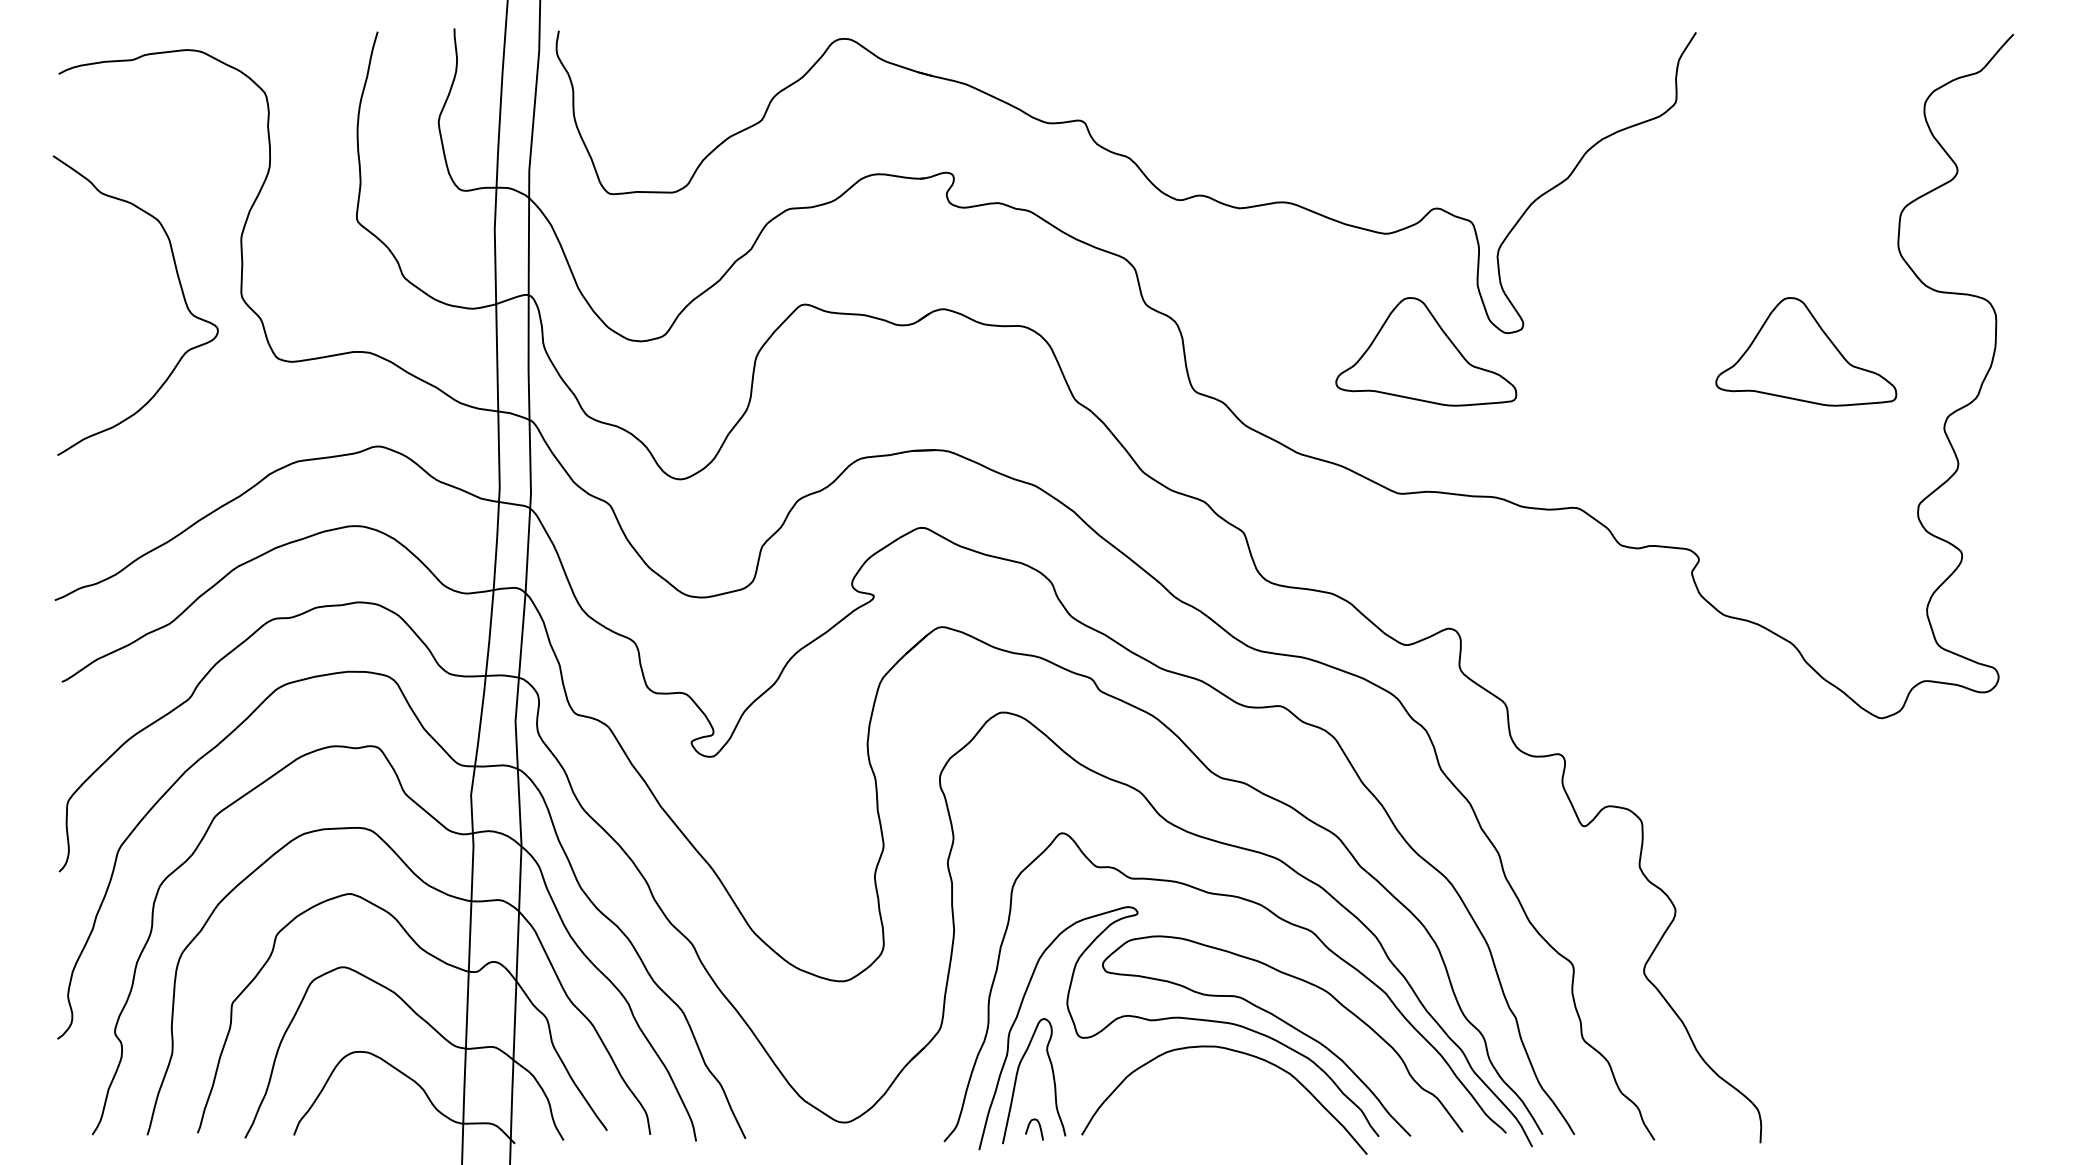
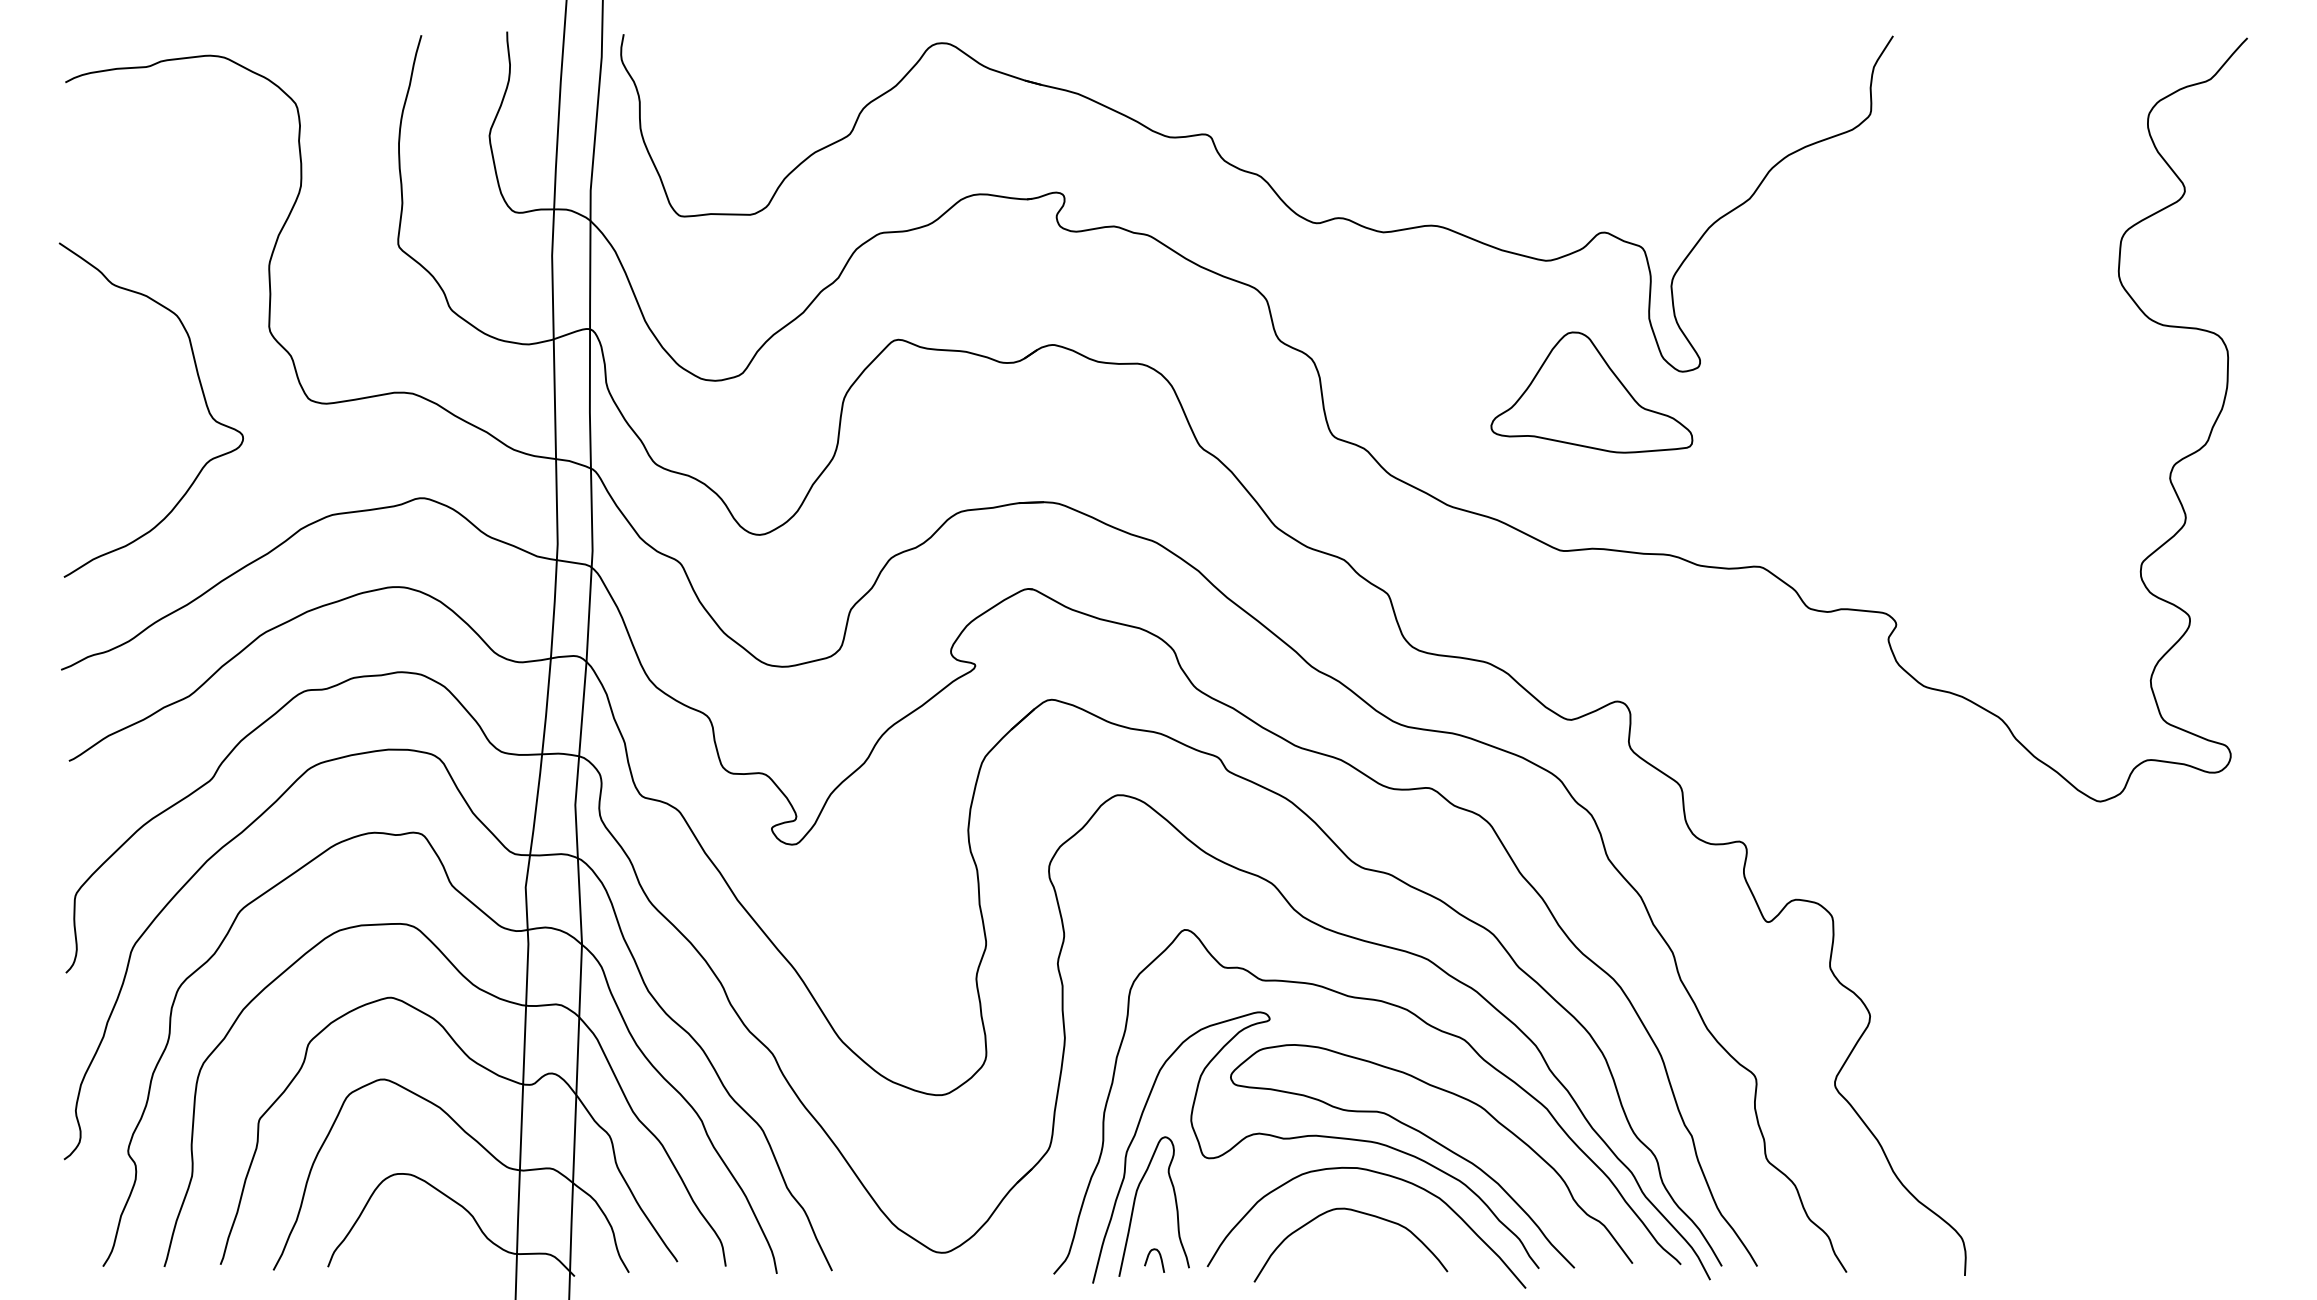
curve: (181, 292) -> (202, 395), moved
part: (1806, 351) -> (2016, 392), removed
curve: (1219, 1087) -> (1361, 1213), added

